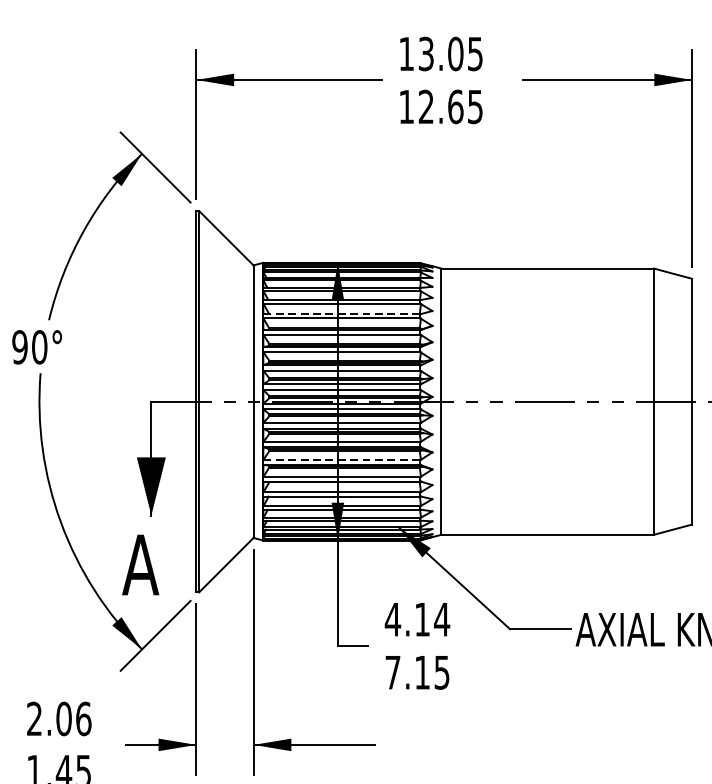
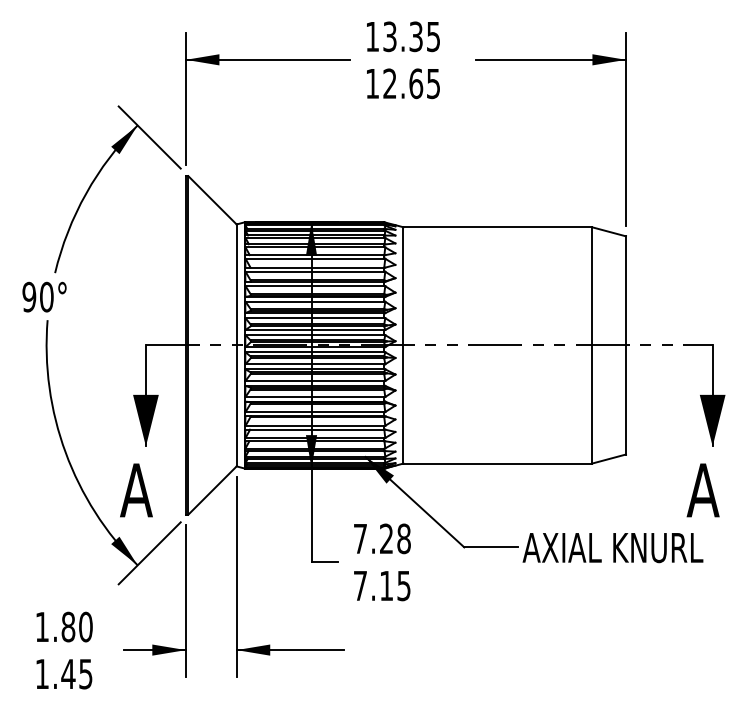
text: (456, 53) -> (416, 36), 13.05 -> 13.35
line: (341, 313) -> (314, 267), dashed -> solid
line: (341, 460) -> (314, 397), dashed -> solid
text: (417, 619) -> (382, 538), 4.14 -> 7.28
text: (58, 718) -> (63, 626), 2.06 -> 1.80

